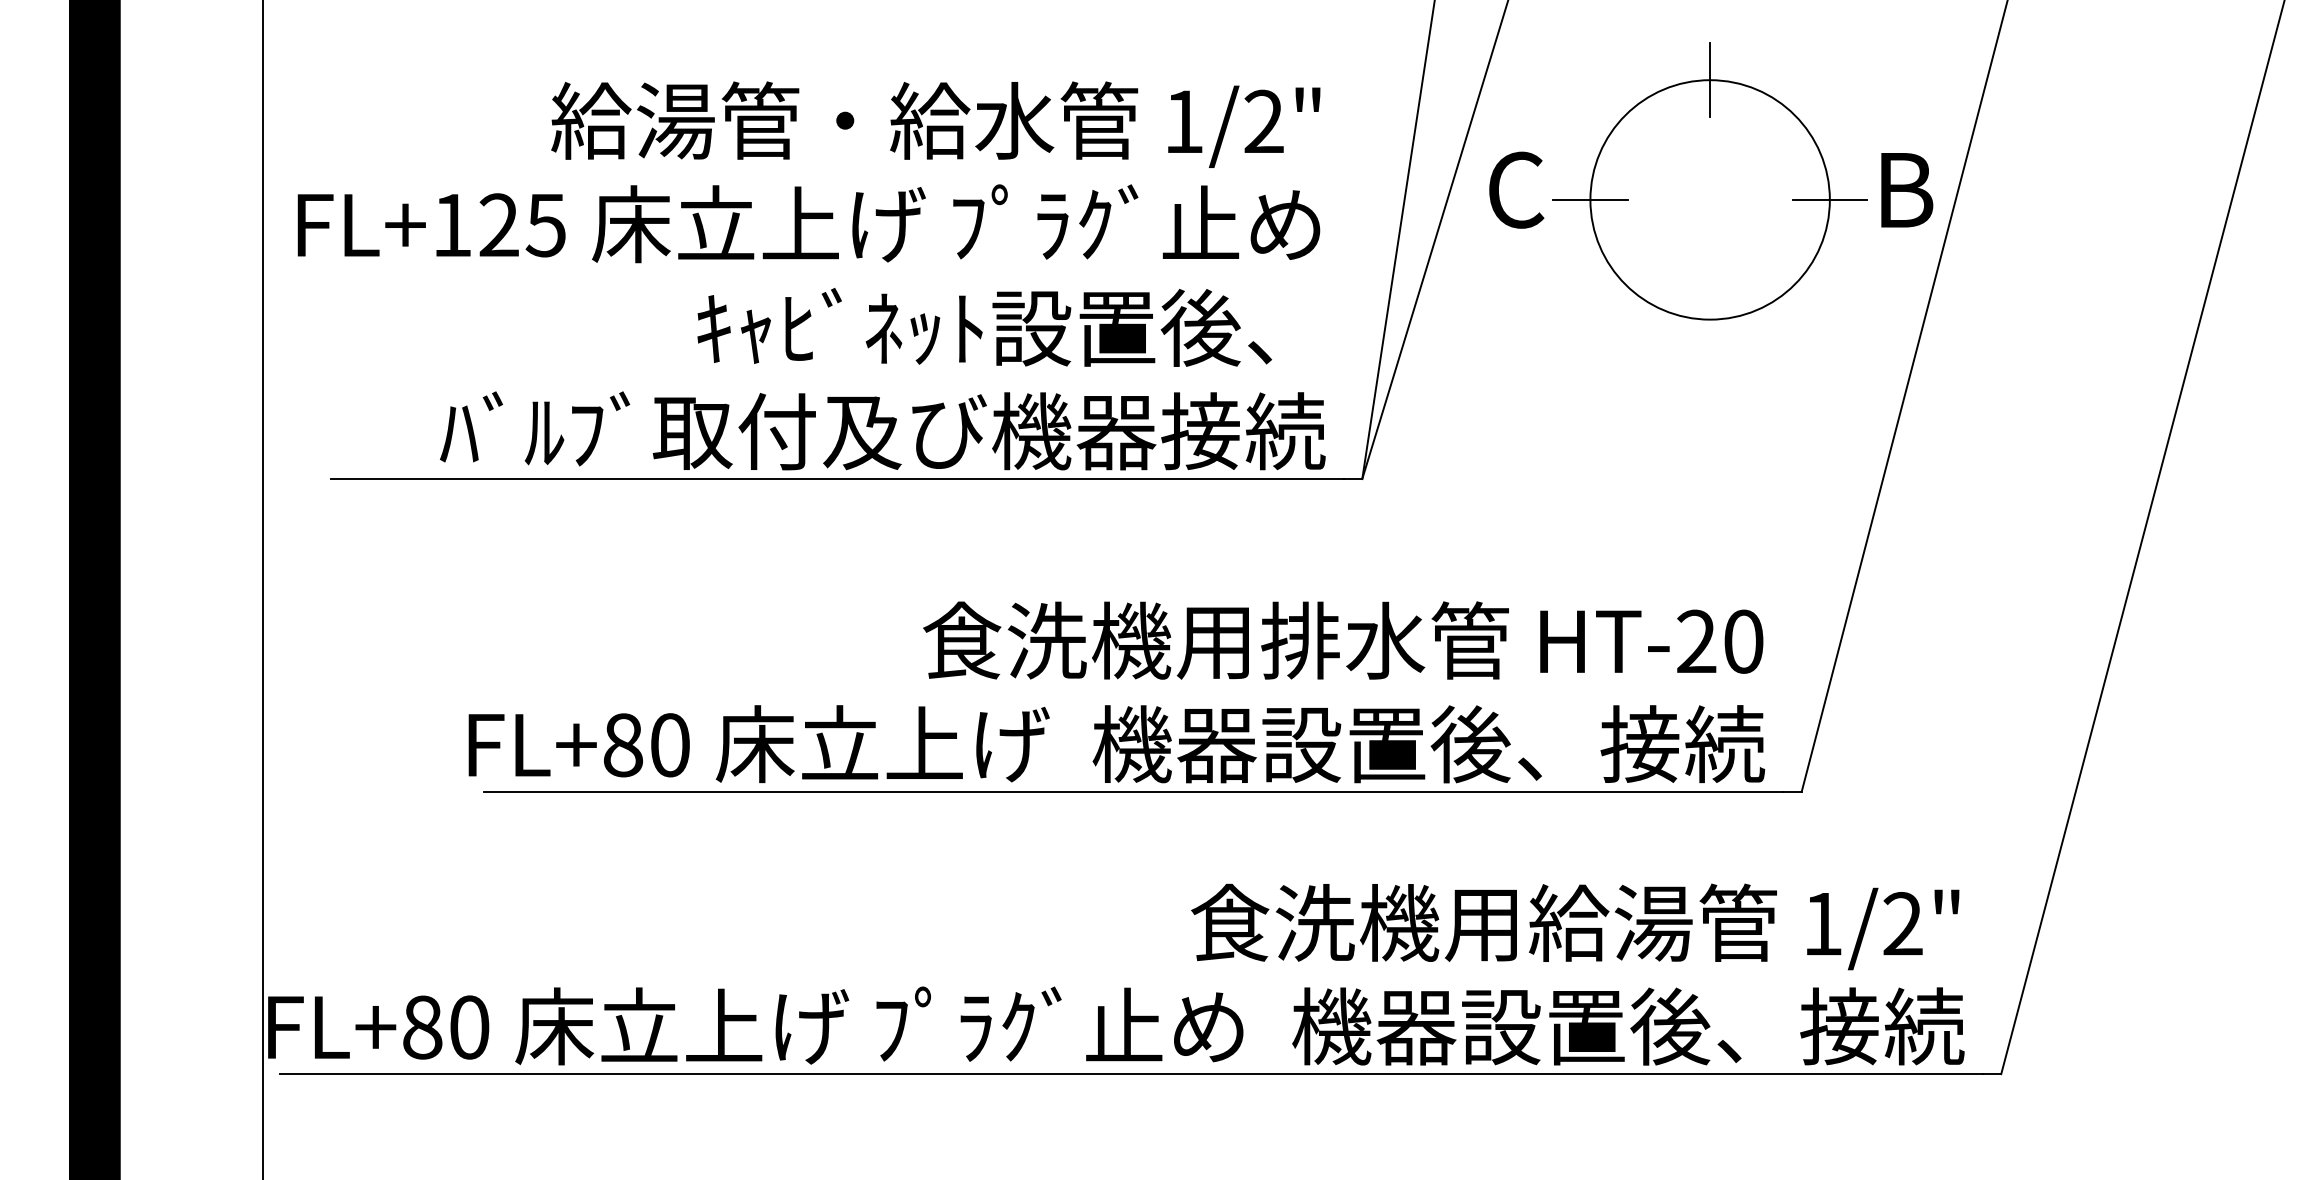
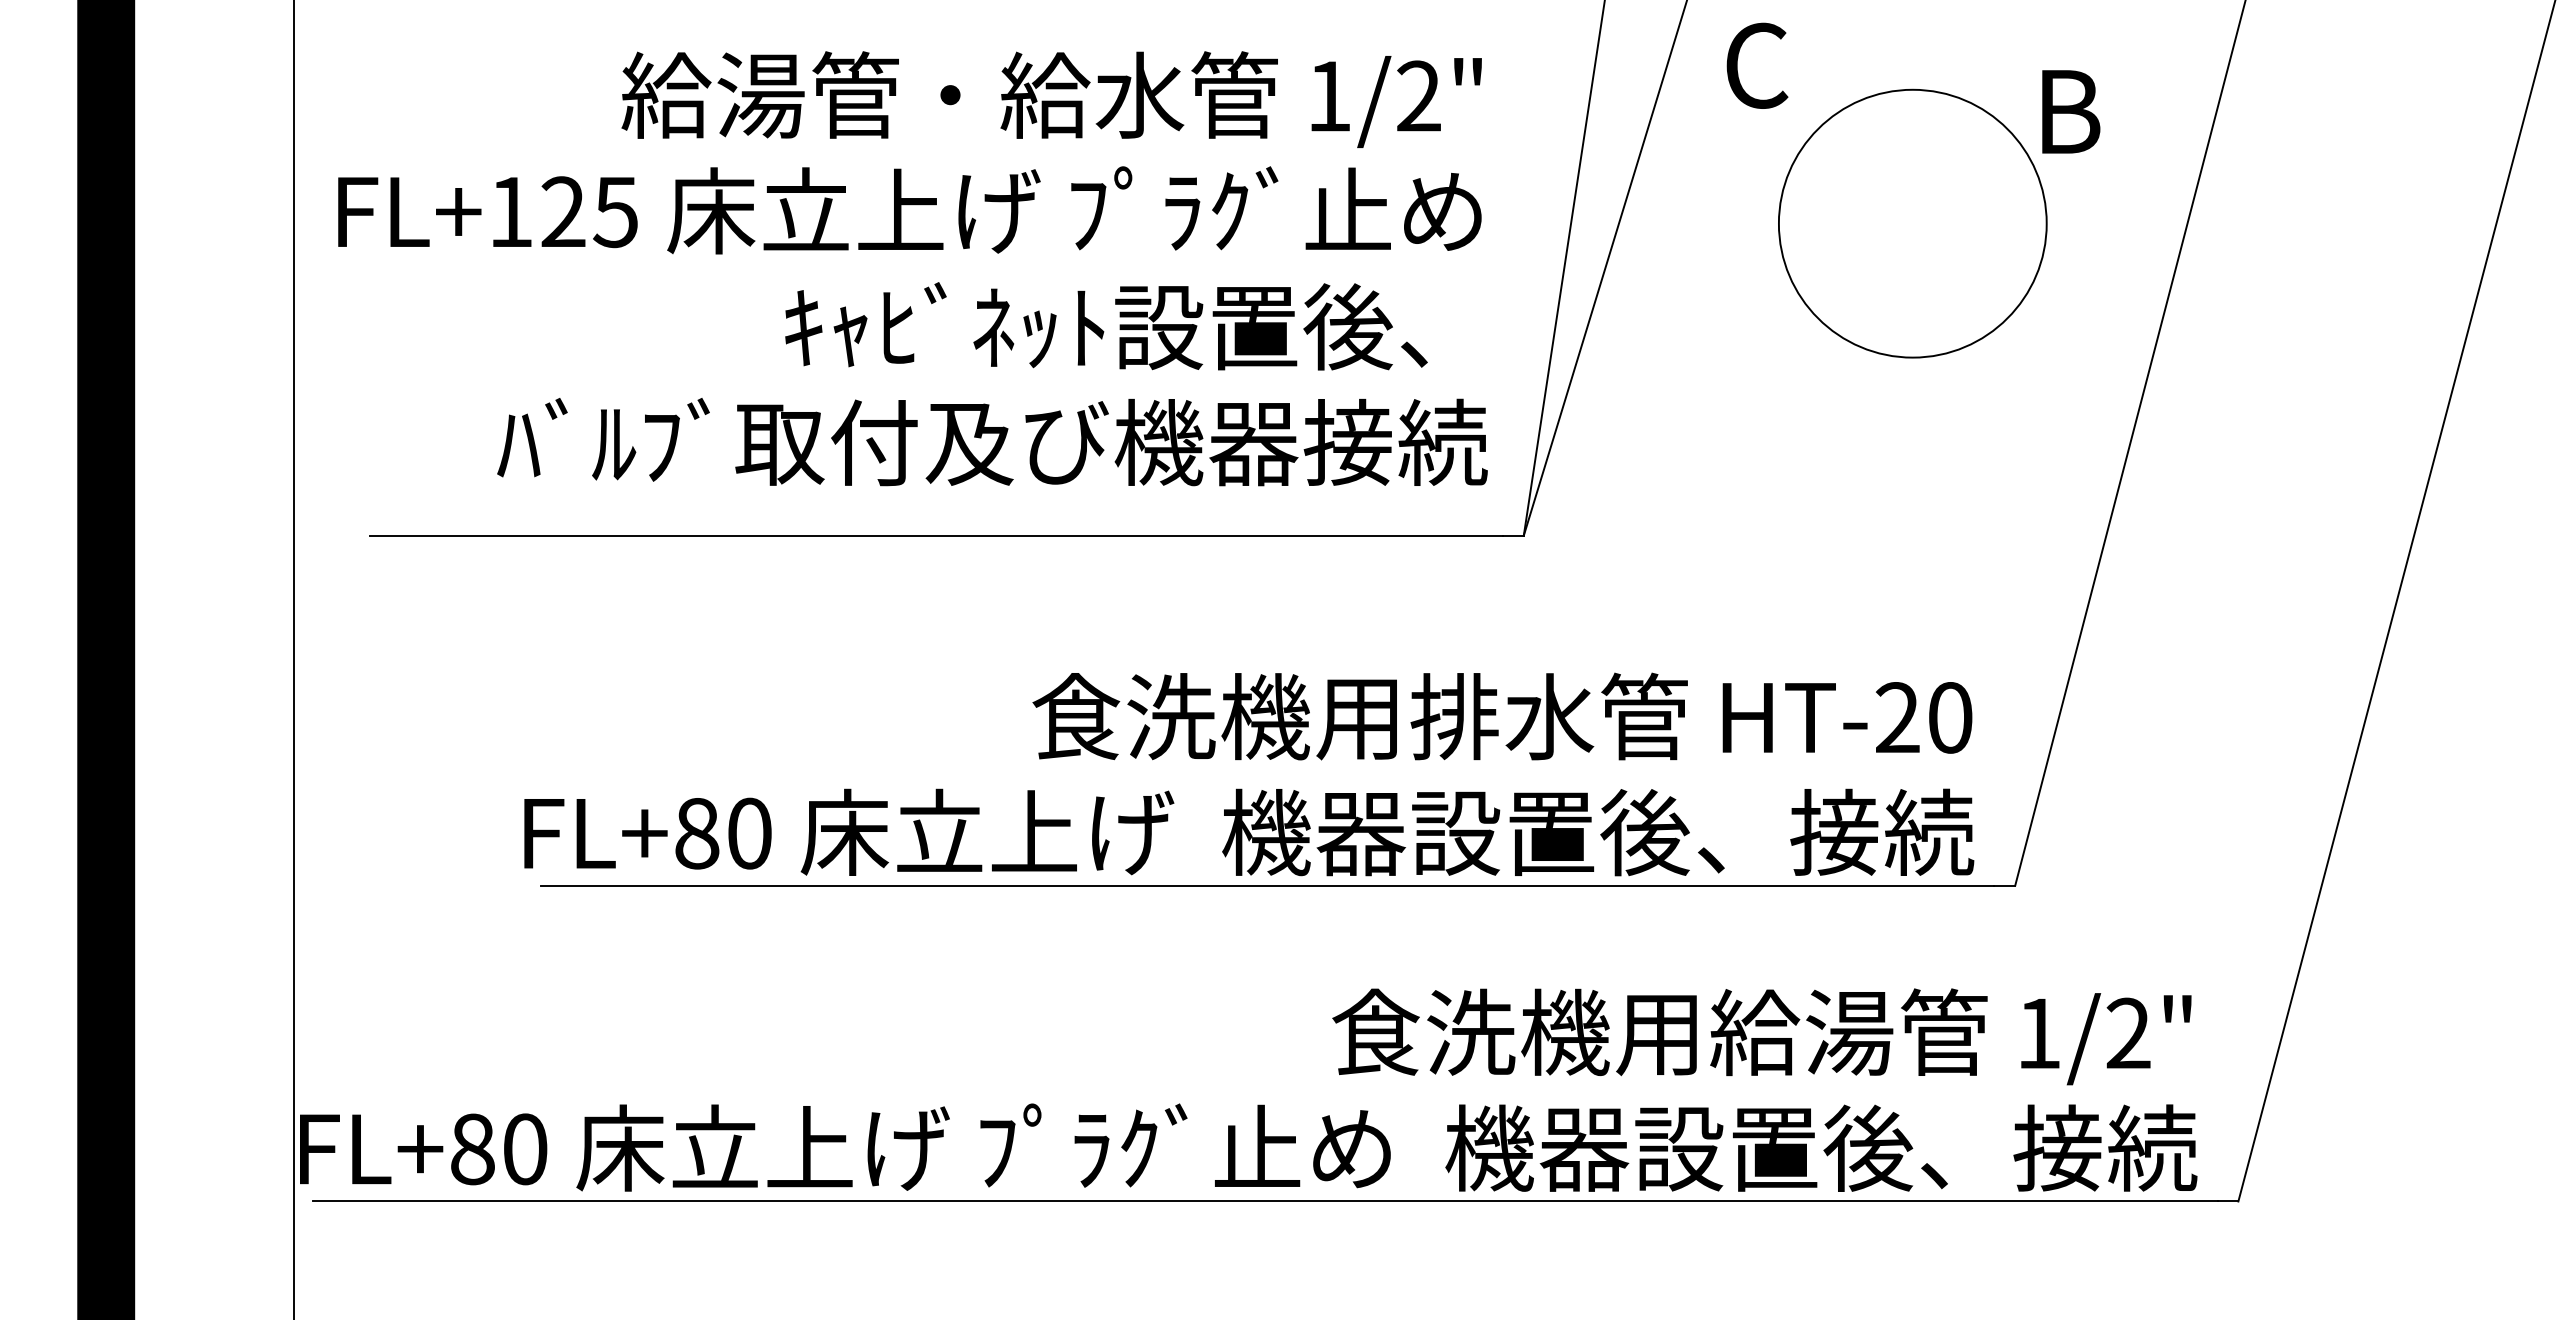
line: (1709, 79) -> (1912, 89), removed
text: (1516, 189) -> (1757, 65), moved
text: (1907, 189) -> (2071, 111), moved
line: (1590, 199) -> (1778, 223), removed
line: (1829, 199) -> (2046, 223), removed
text: (811, 275) -> (912, 268), moved

